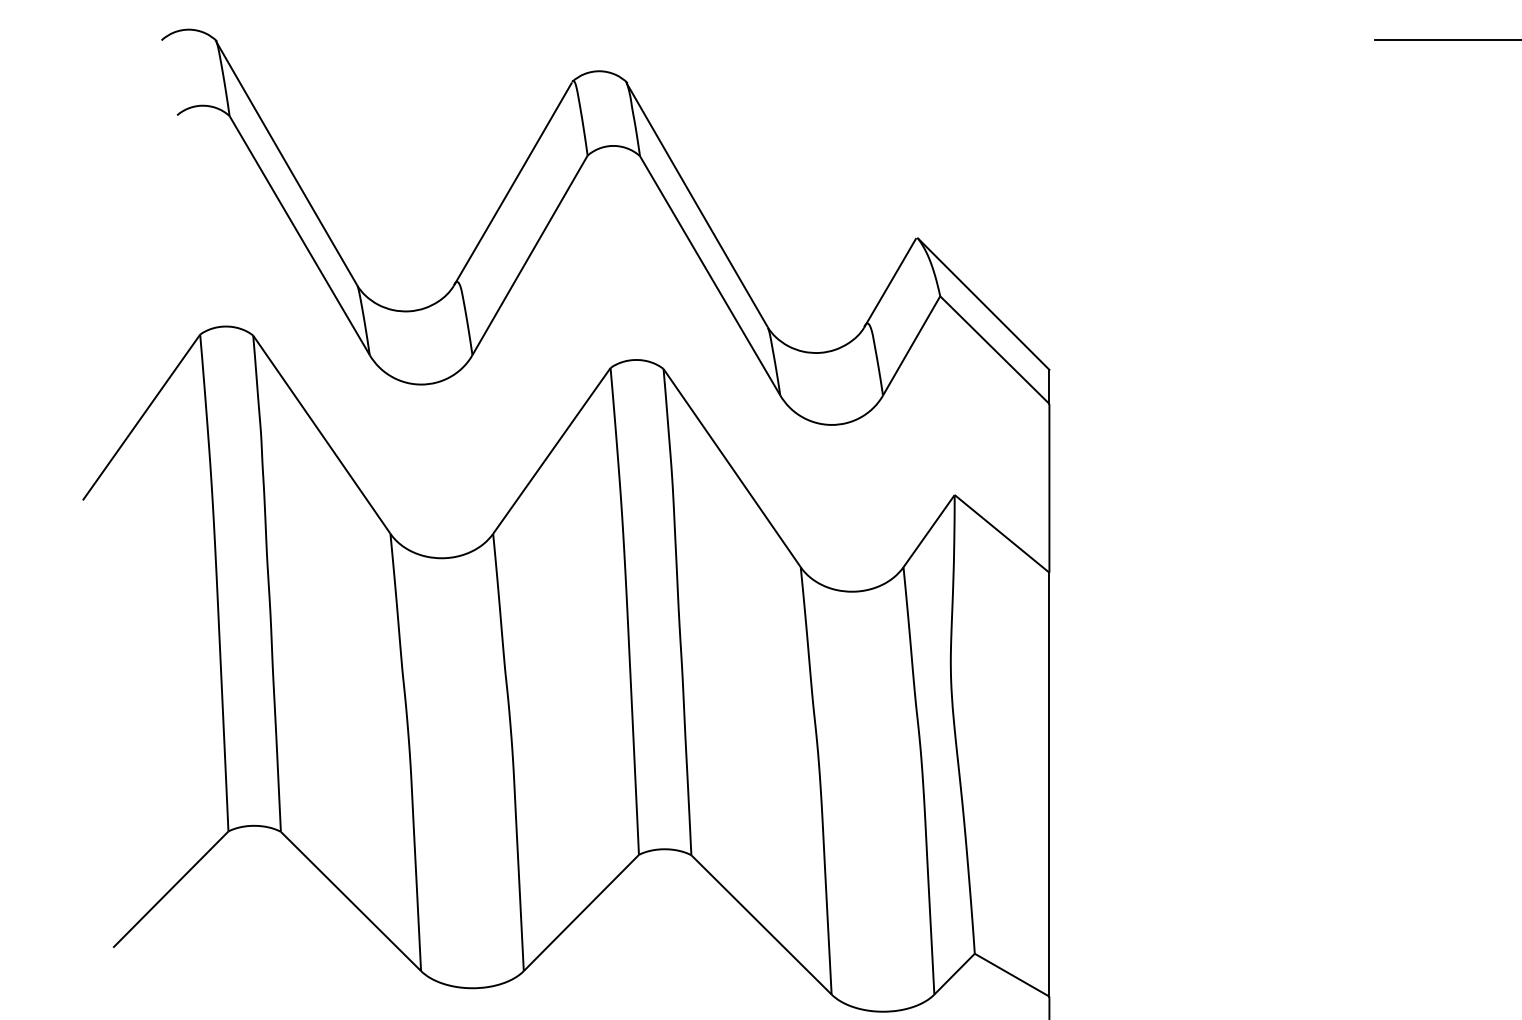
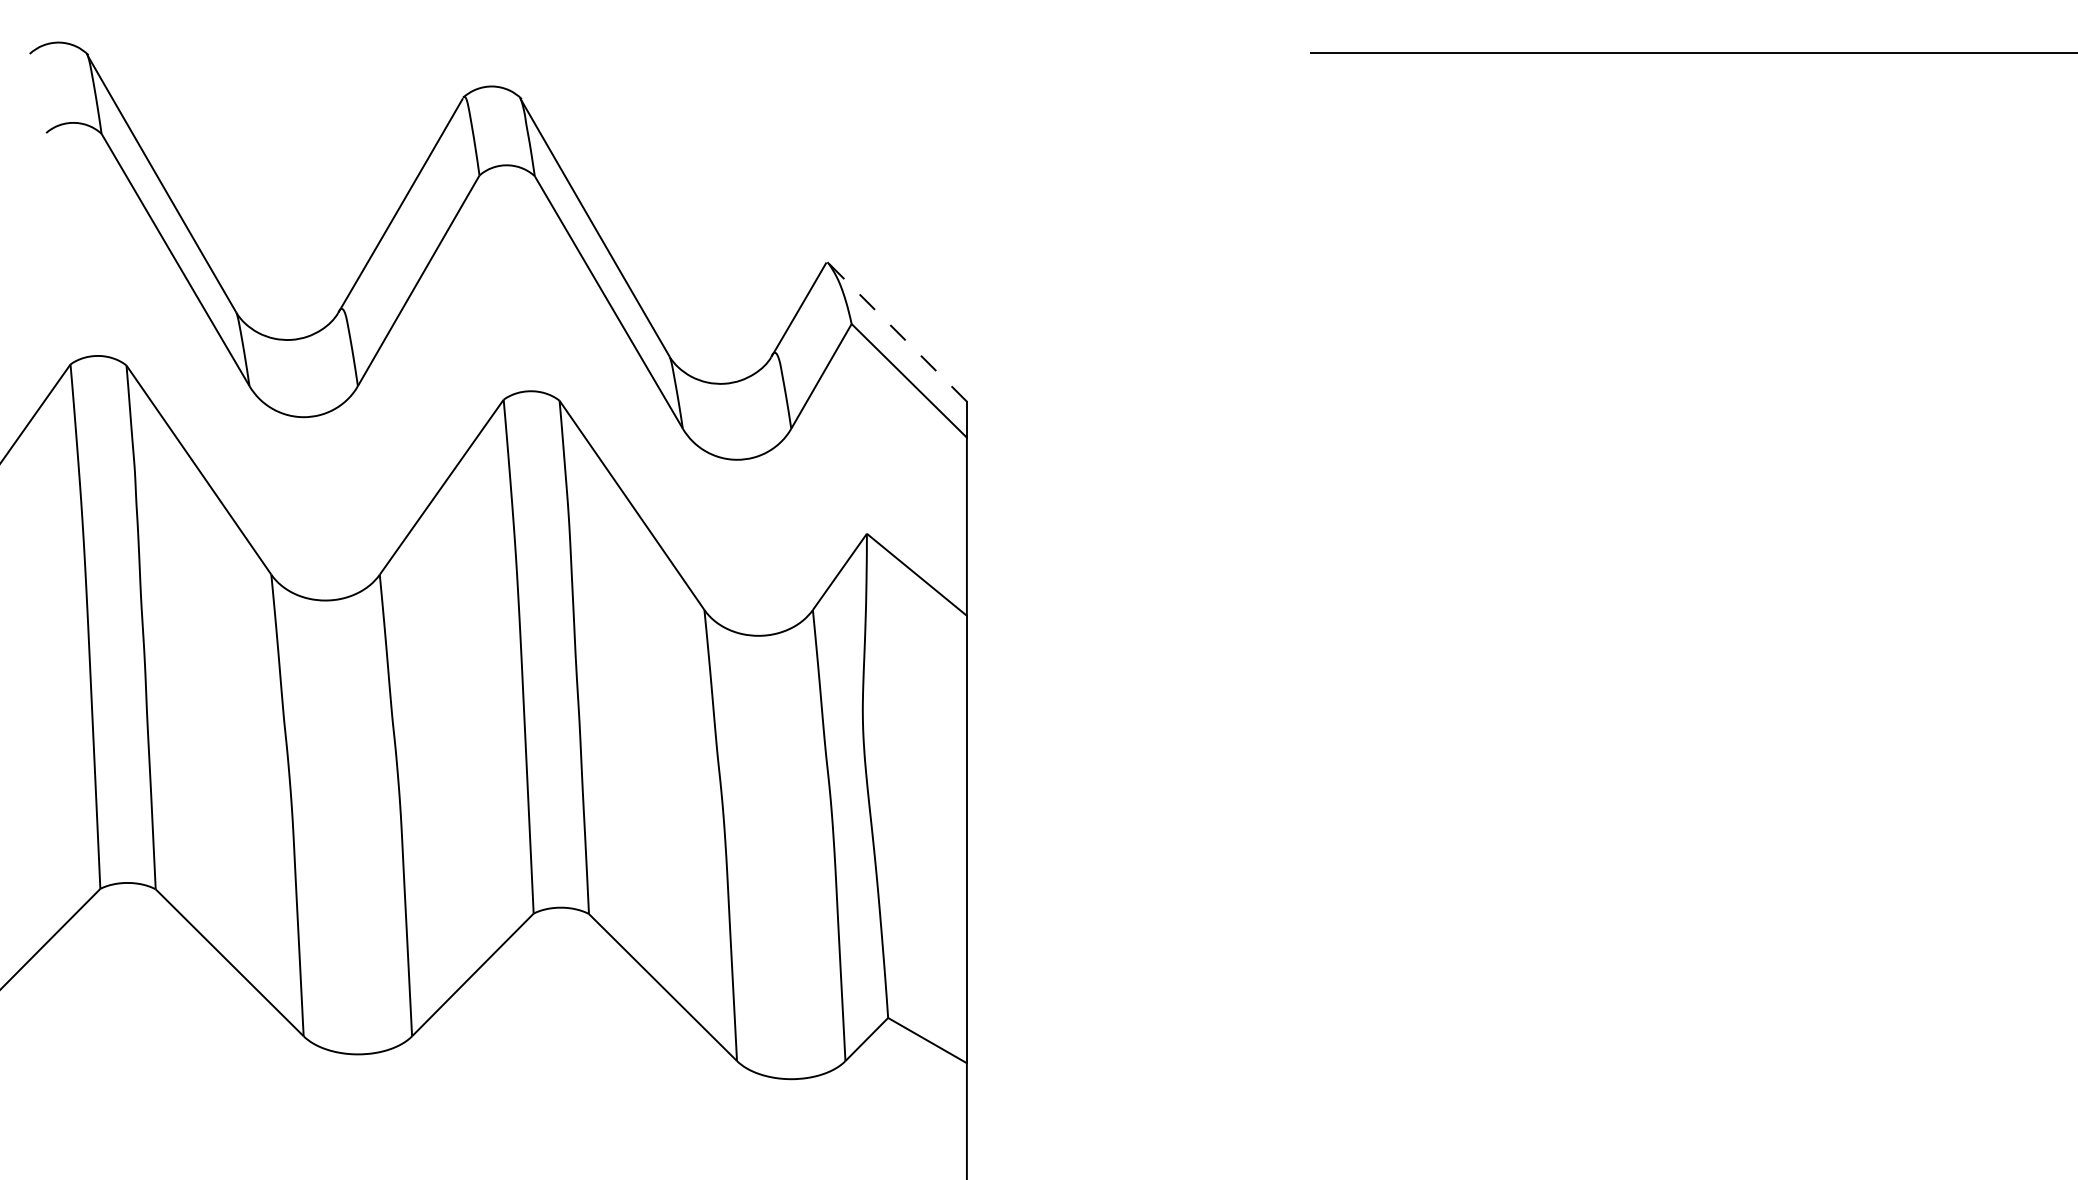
line: (983, 304) -> (897, 332), solid -> dashed

